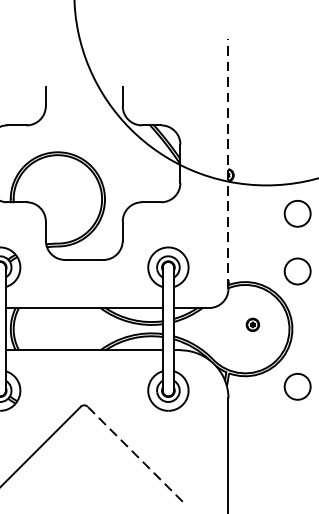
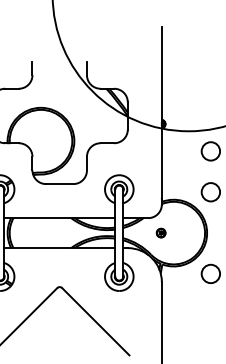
line: (227, 164) -> (161, 116), dashed -> solid
part: (251, 324) -> (160, 232), moved
line: (134, 453) -> (95, 321), dashed -> solid

